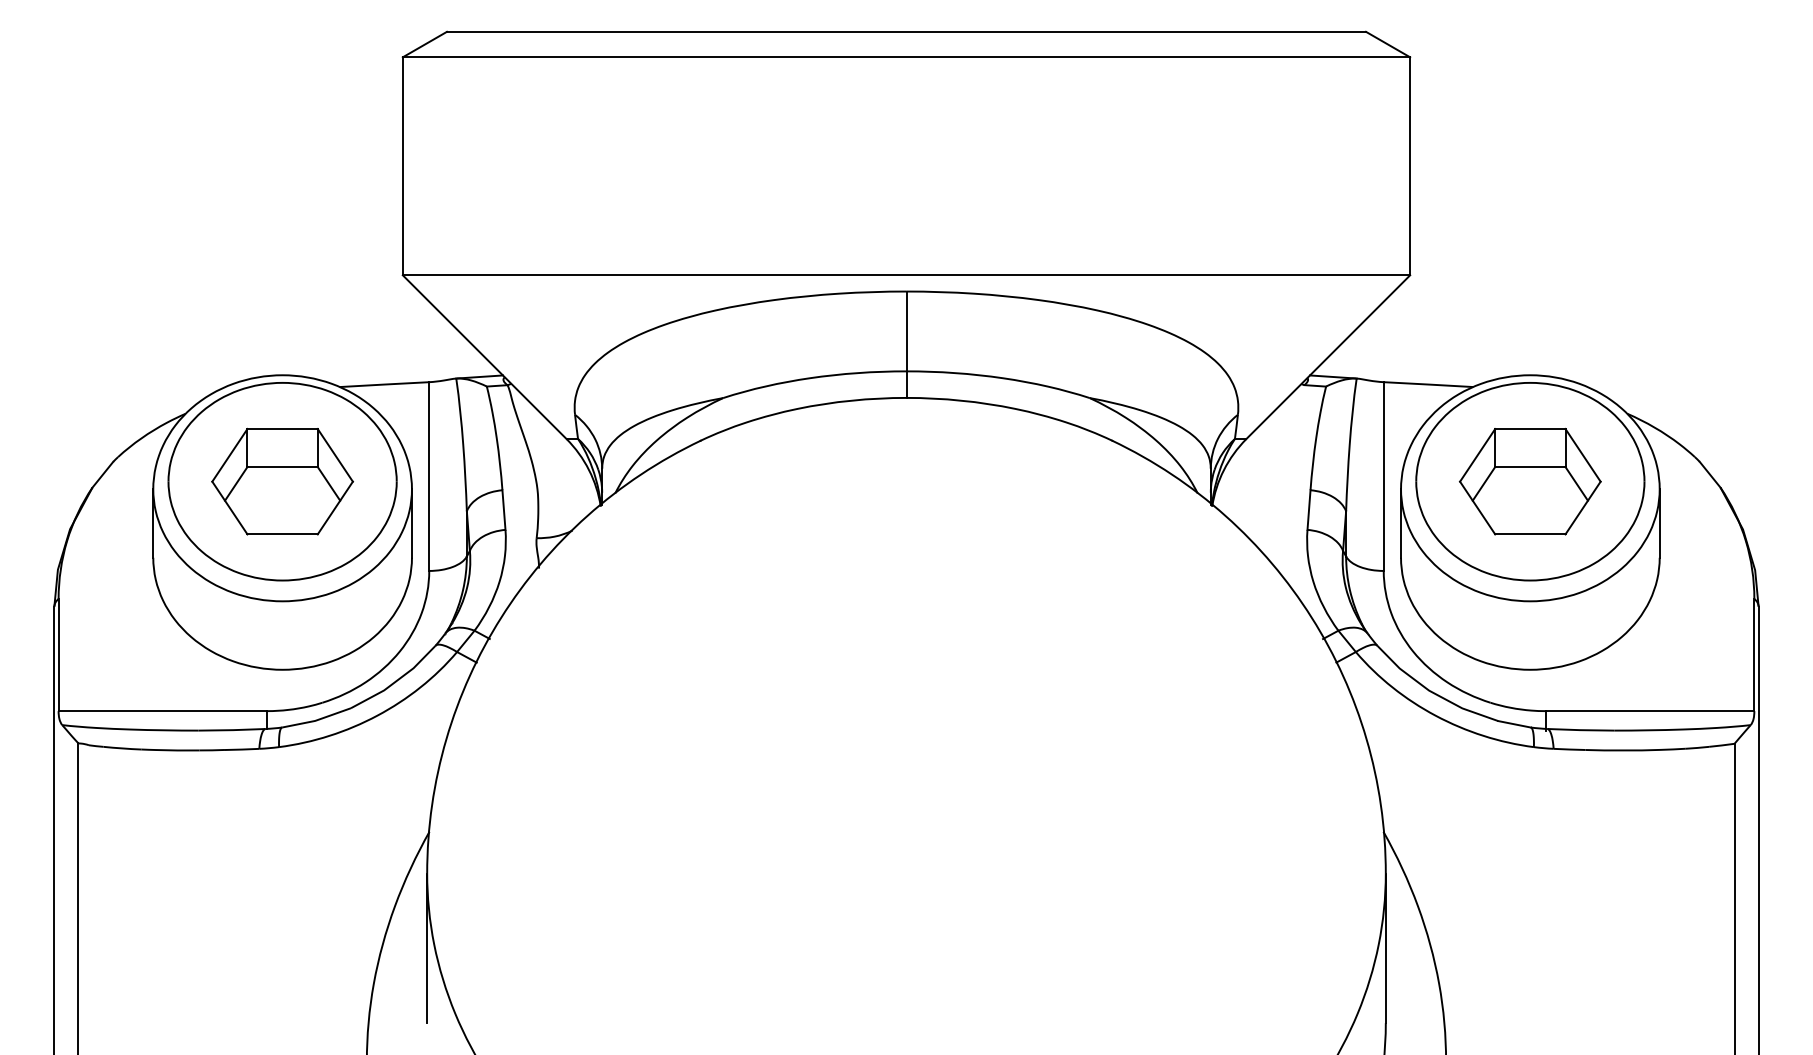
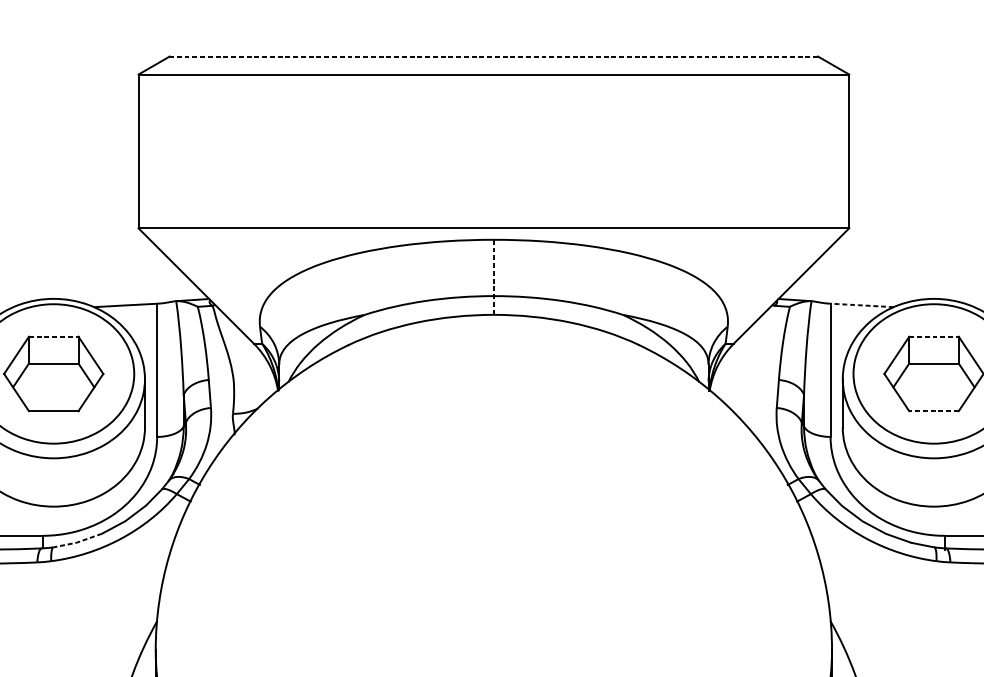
line: (906, 31) -> (493, 56), solid -> dashed
line: (906, 345) -> (493, 277), solid -> dashed
arc: (1428, 384) -> (862, 305), solid -> dashed
line: (283, 428) -> (54, 336), solid -> dashed
line: (1530, 428) -> (934, 336), solid -> dashed
line: (1529, 534) -> (933, 411), solid -> dashed
line: (316, 720) -> (77, 542), solid -> dashed

